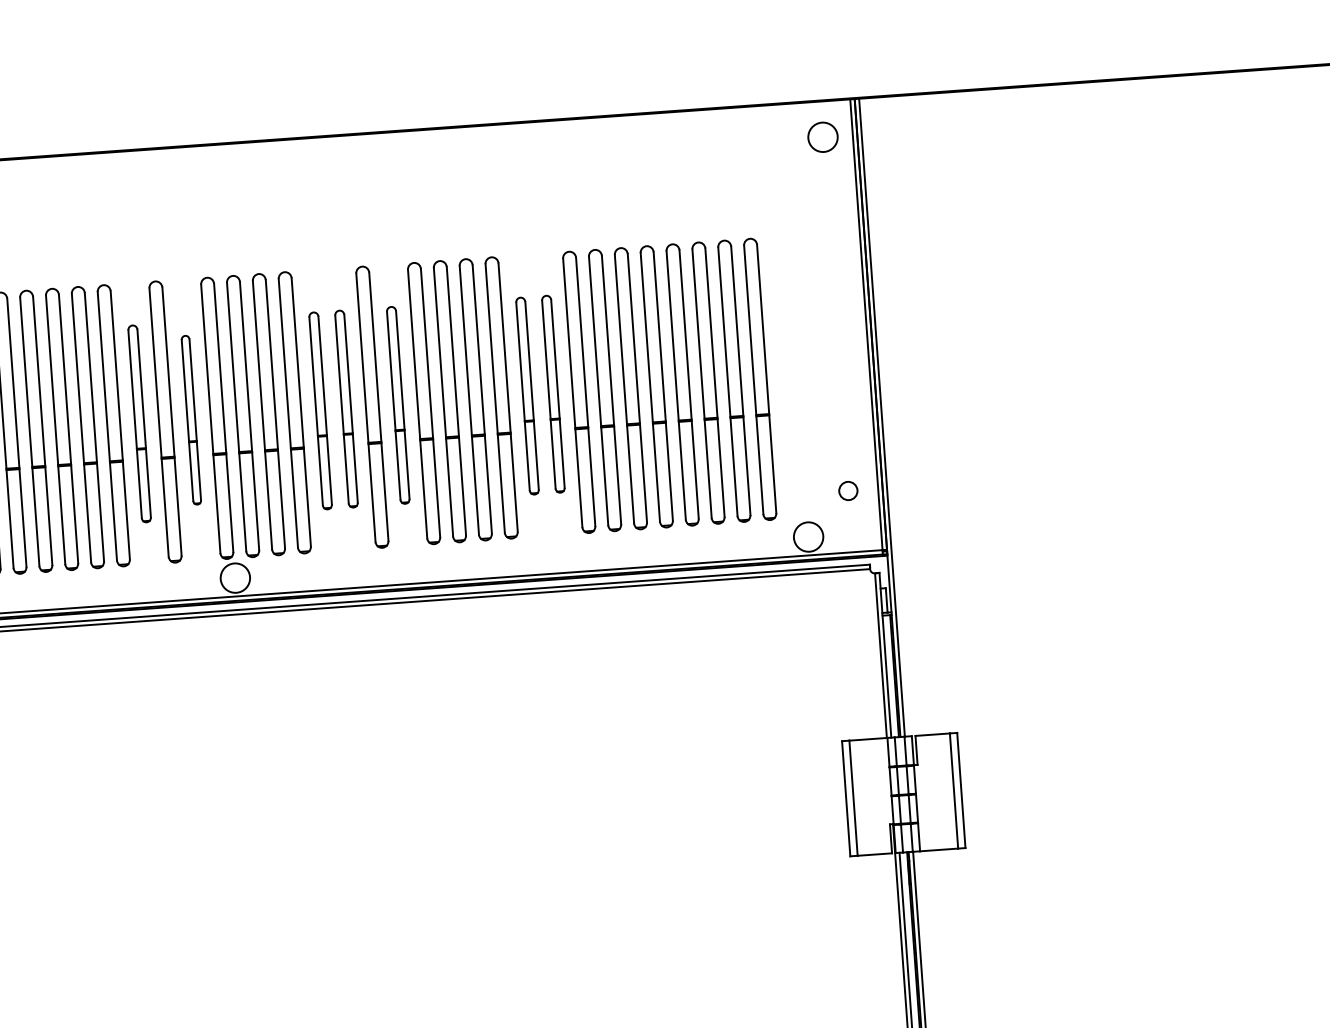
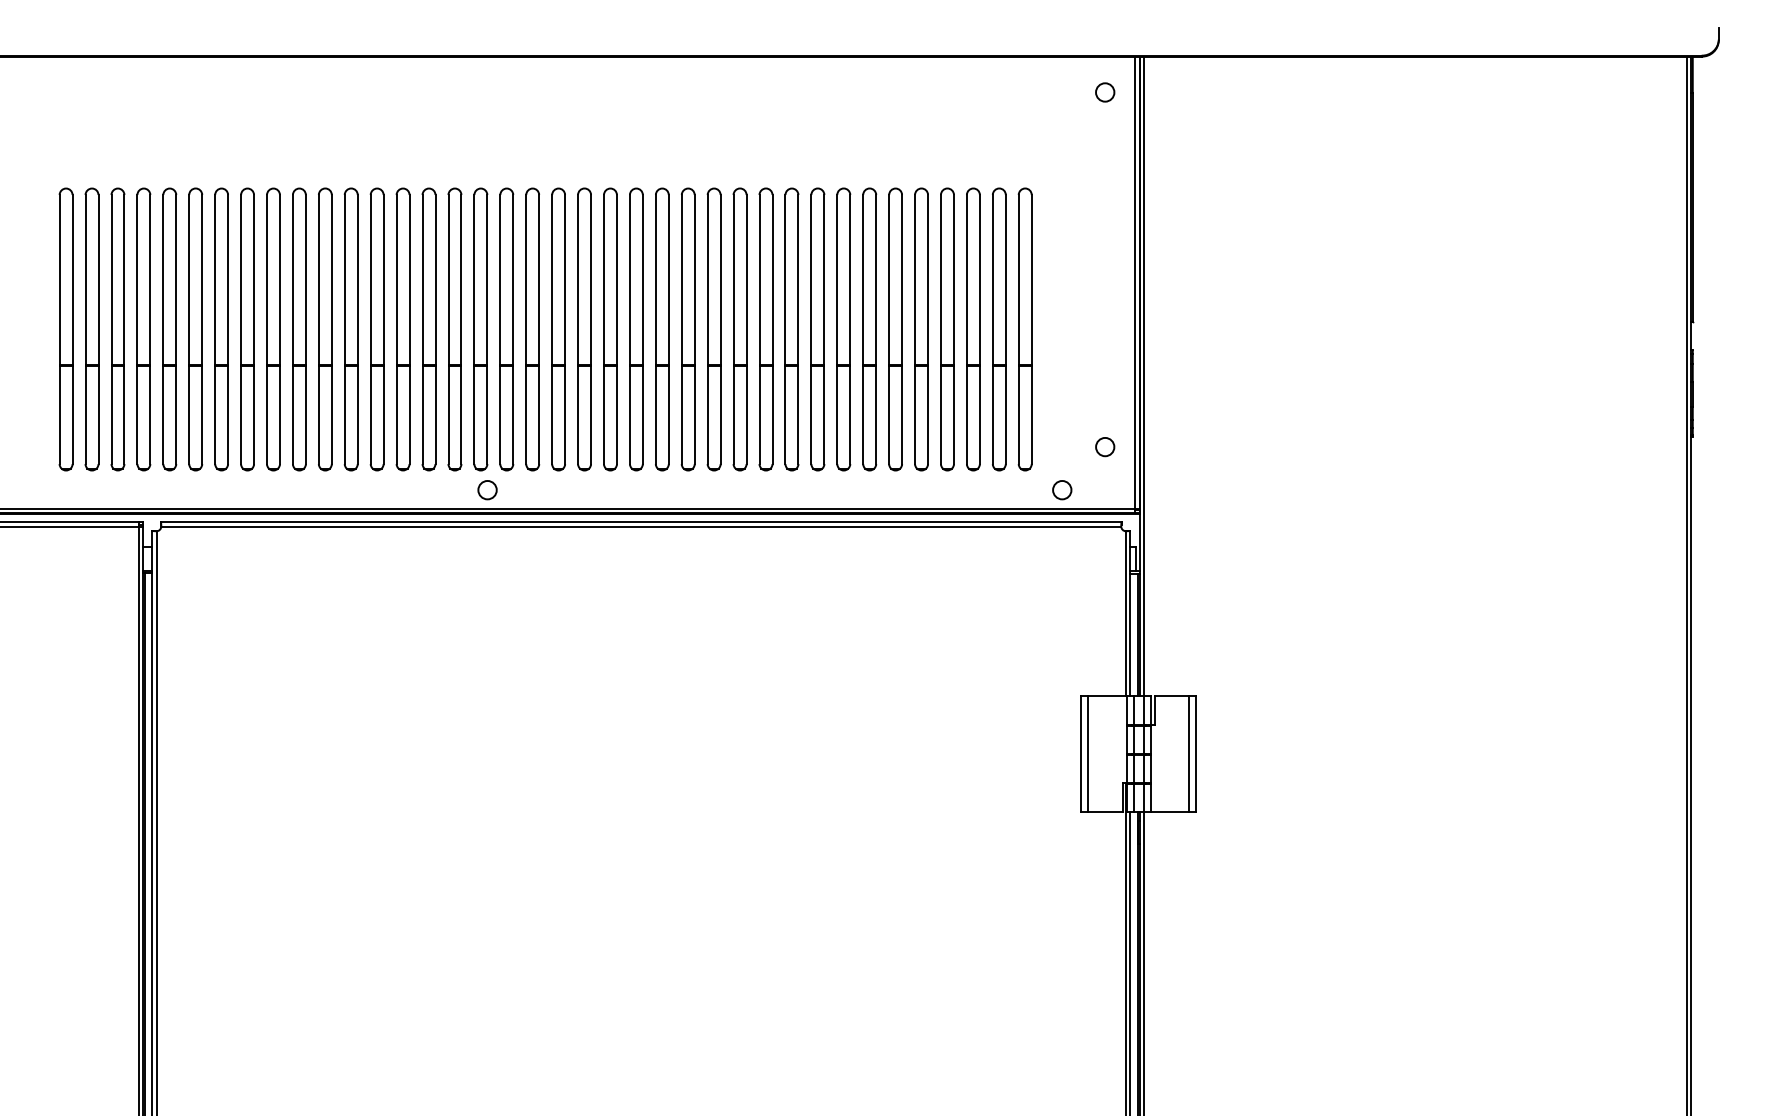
circle: (823, 137) -> (1105, 92), size x0.62
part: (552, 394) -> (817, 329), size x1.43
part: (527, 396) -> (791, 329), size x1.43
part: (398, 405) -> (662, 329), size x1.43
part: (346, 409) -> (610, 329), size x1.43
part: (320, 410) -> (584, 329), size x1.43
part: (190, 420) -> (454, 329), size x1.67
part: (139, 423) -> (402, 329), size x1.43
circle: (808, 536) -> (1062, 489), size x0.62
circle: (235, 577) -> (487, 489), size x0.62

